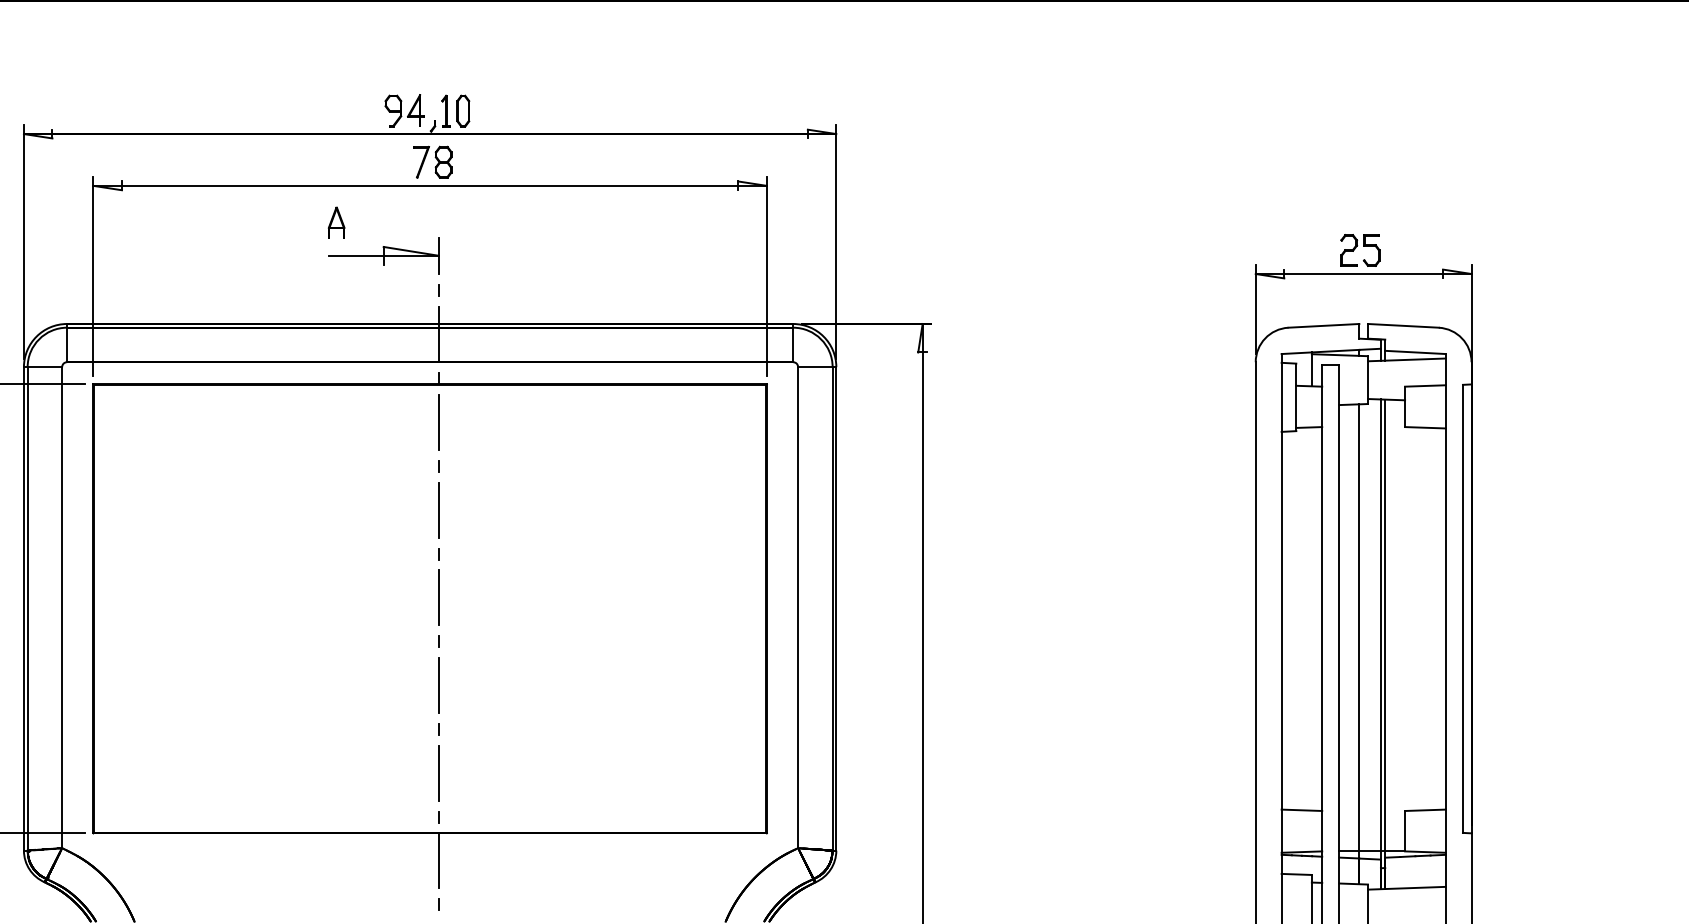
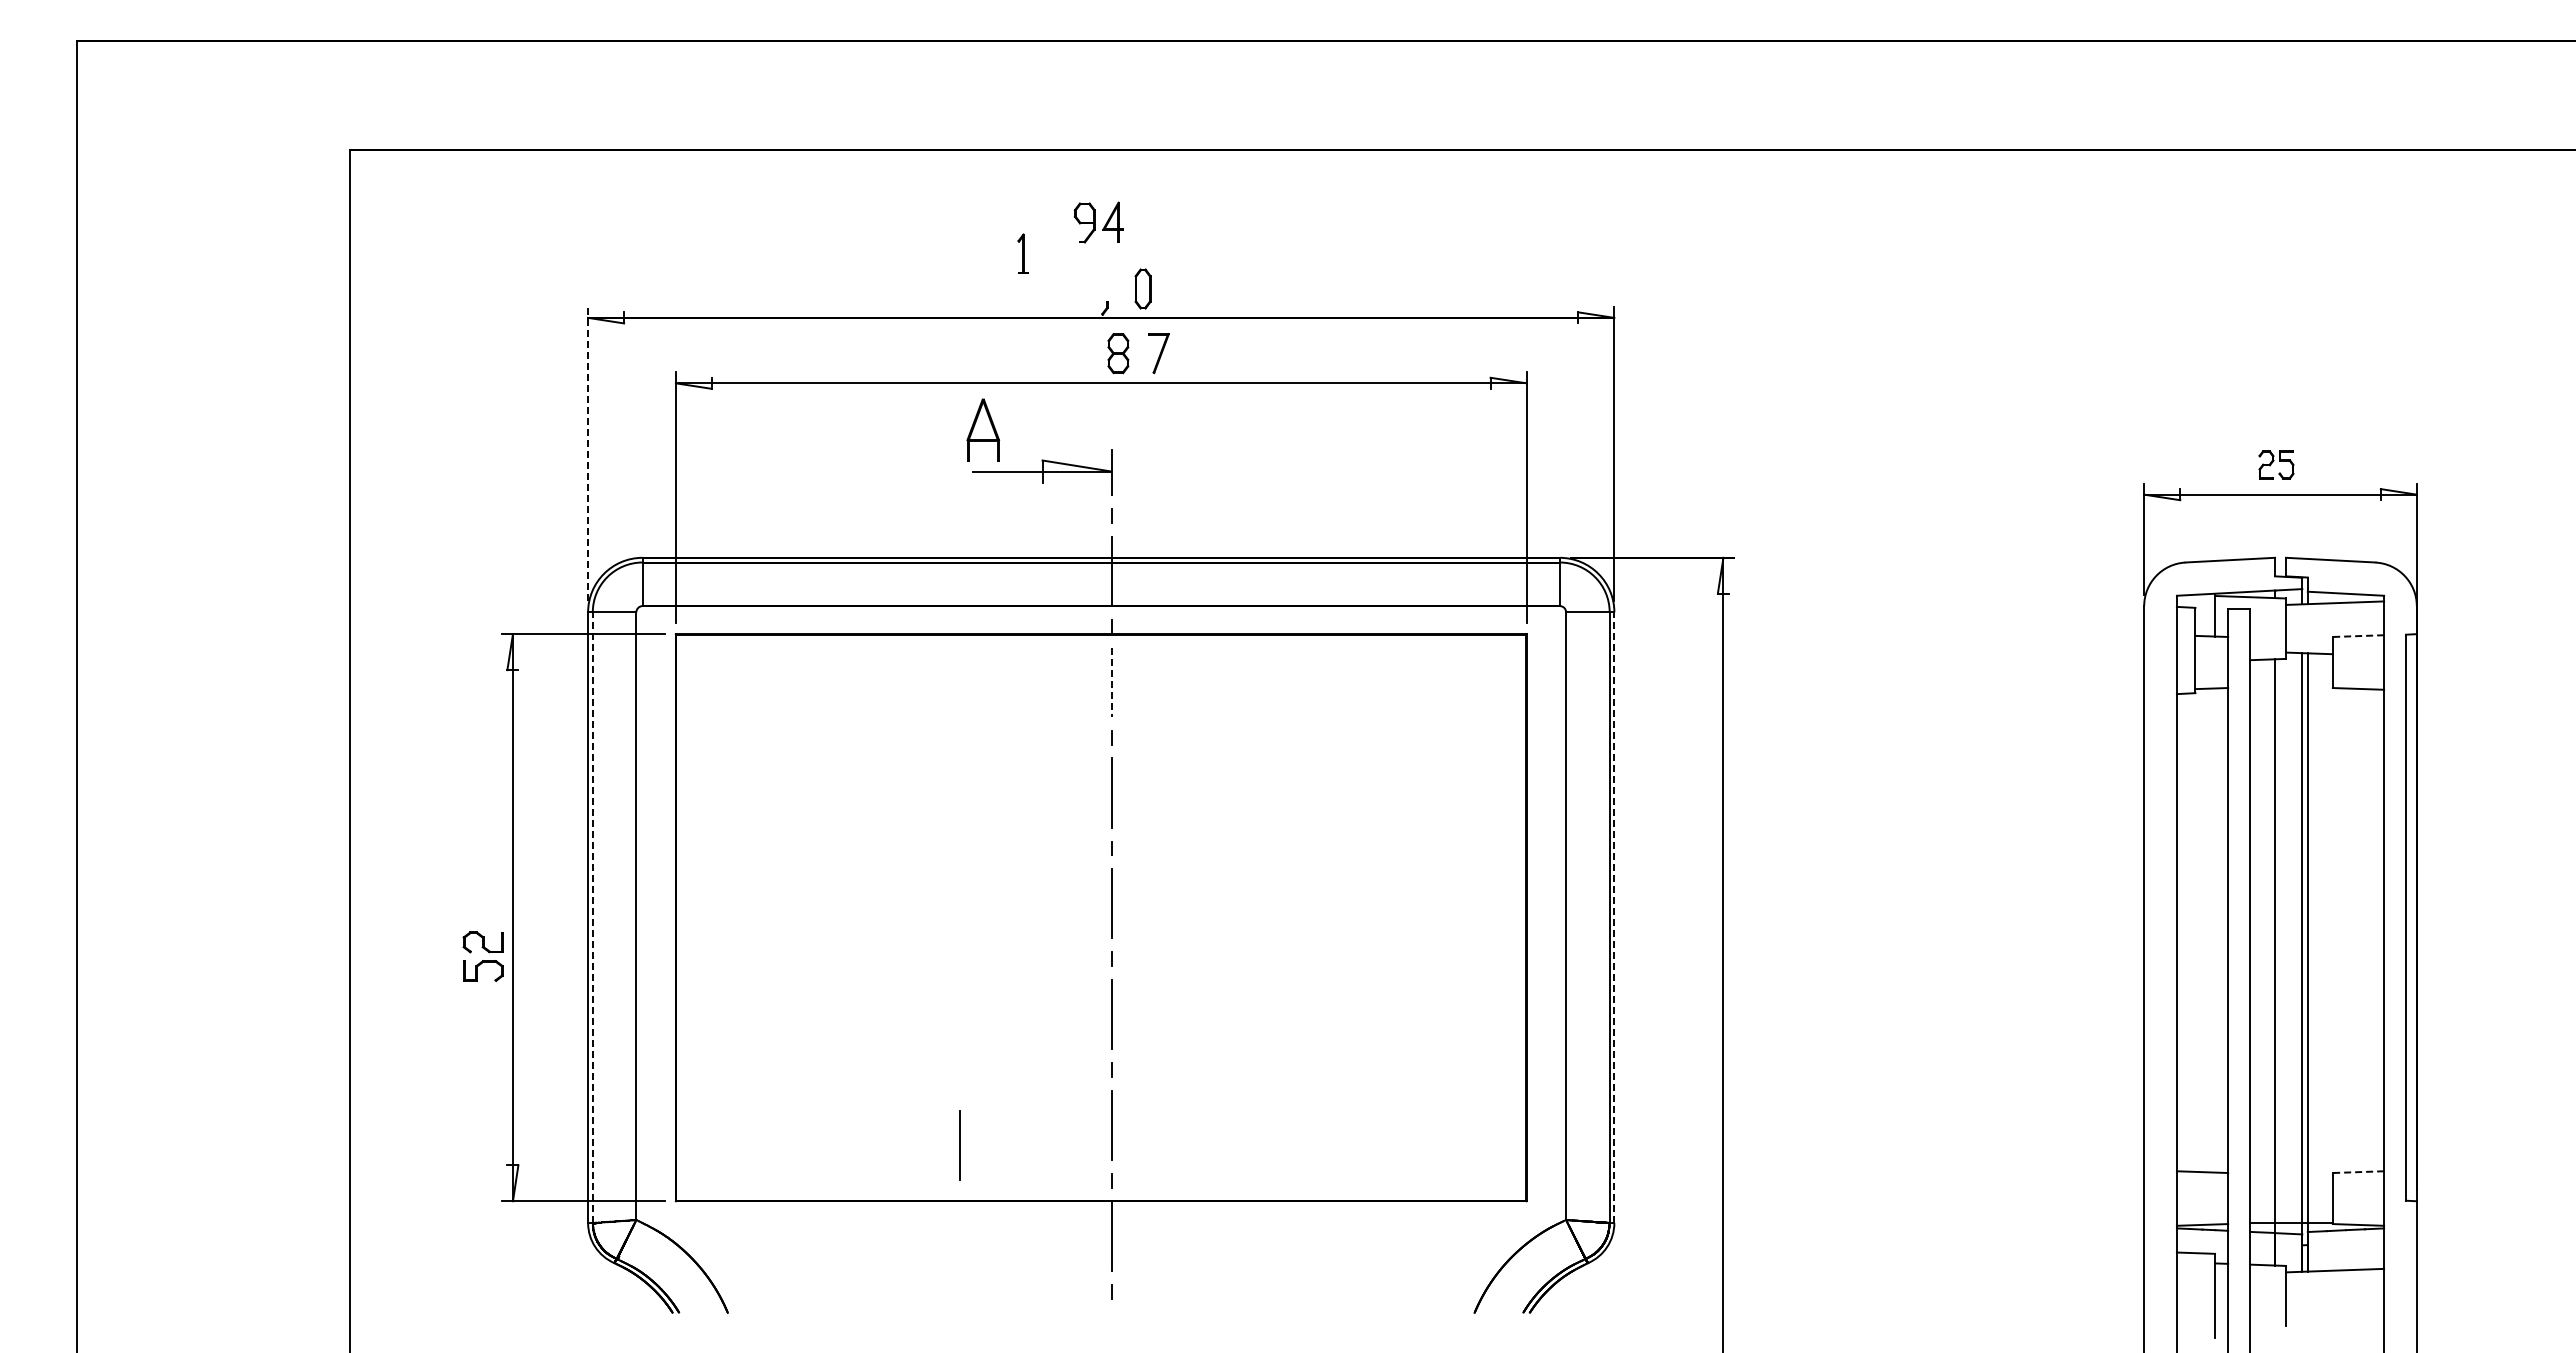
part: (404, 110) -> (1098, 222), moved
part: (445, 110) -> (1022, 253), moved
part: (420, 162) -> (1158, 353), moved
part: (336, 222) -> (982, 429), size x1.6
line: (24, 241) -> (588, 453), solid -> dashed
part: (1360, 250) -> (2276, 464), size x0.7
line: (1425, 386) -> (2358, 636), solid -> dashed
line: (438, 422) -> (1111, 682), solid -> dashed
line: (27, 608) -> (592, 917), solid -> dashed
line: (836, 608) -> (1614, 917), solid -> dashed
line: (317, 789) -> (959, 1145), added
line: (1425, 810) -> (2358, 1172), solid -> dashed

